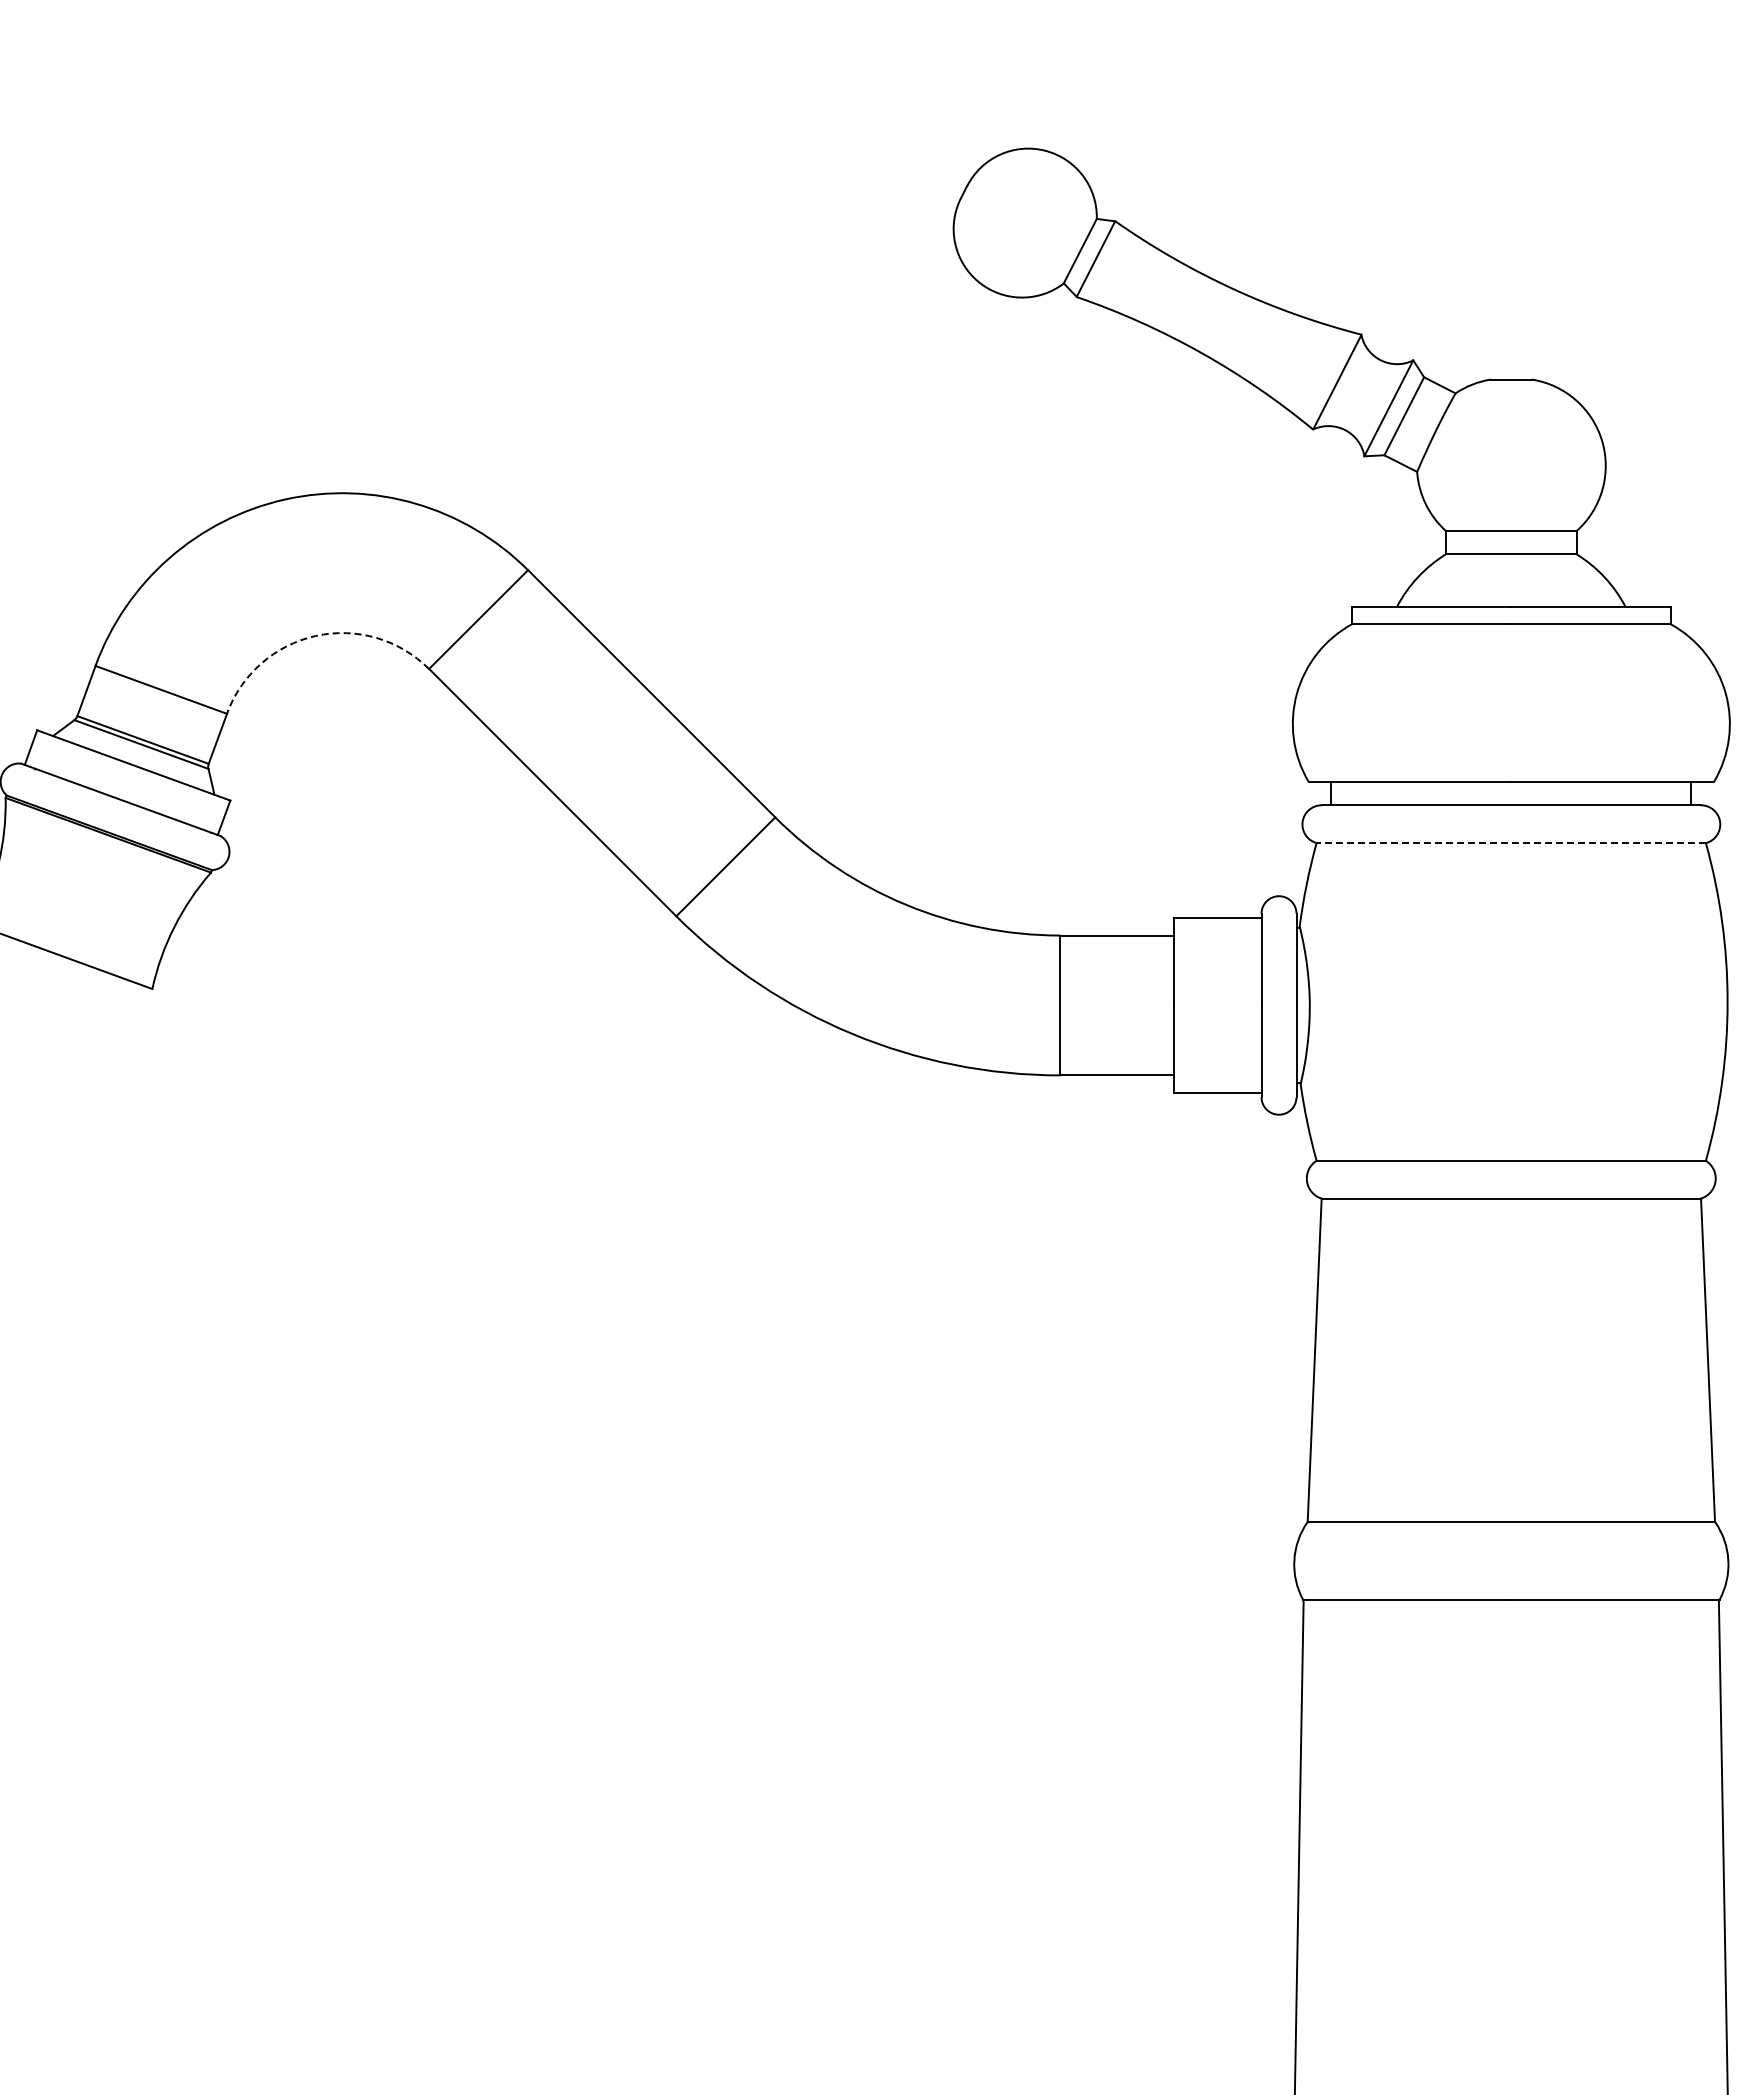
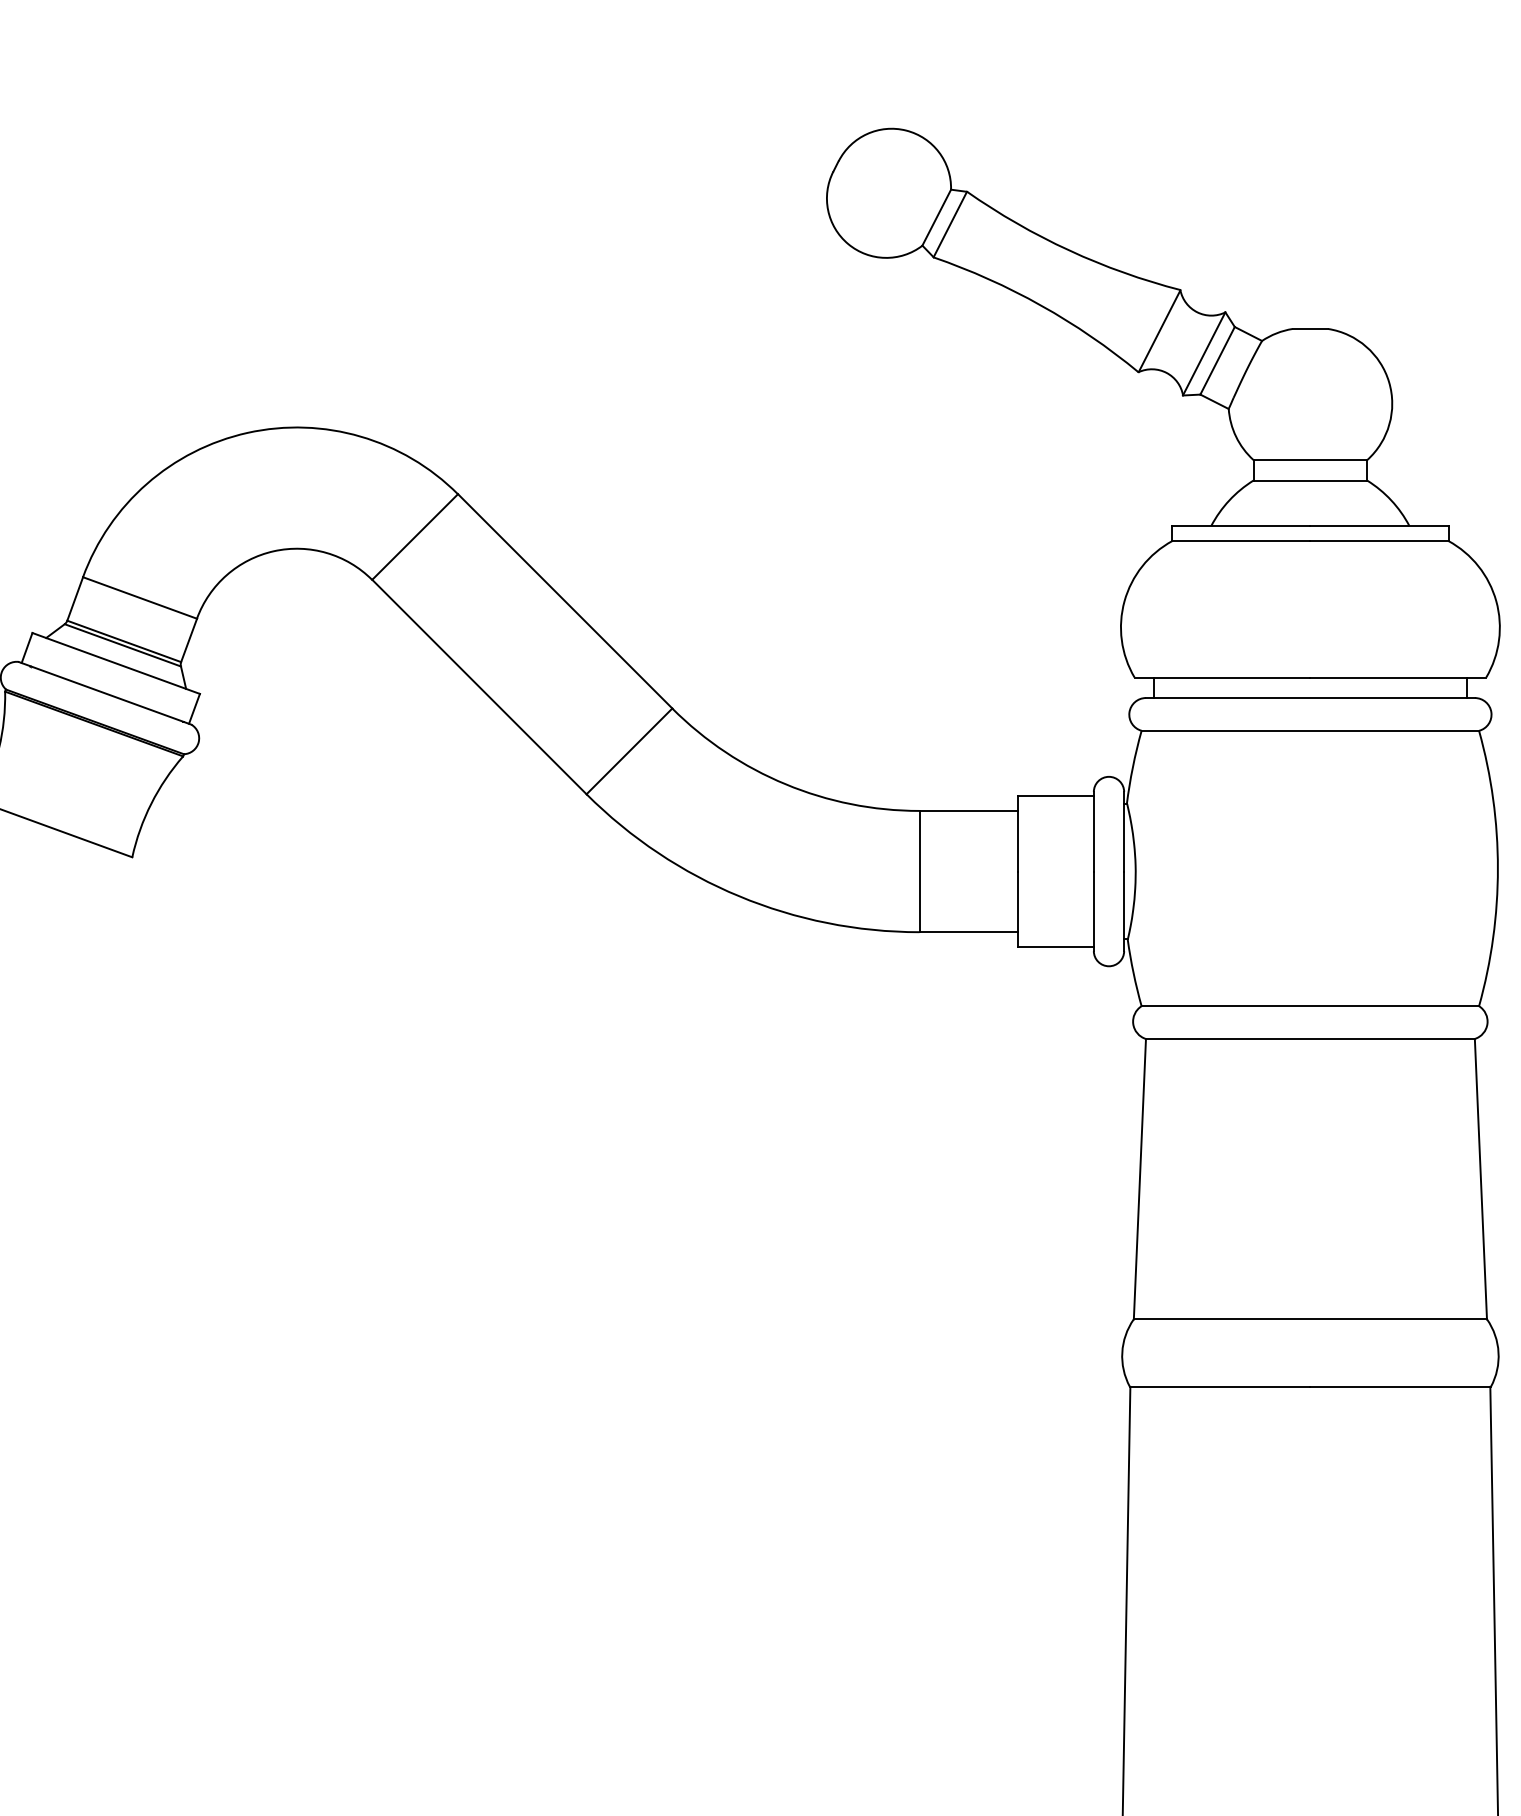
arc: (315, 636) -> (273, 551), dashed -> solid
line: (1511, 843) -> (1310, 731), dashed -> solid

